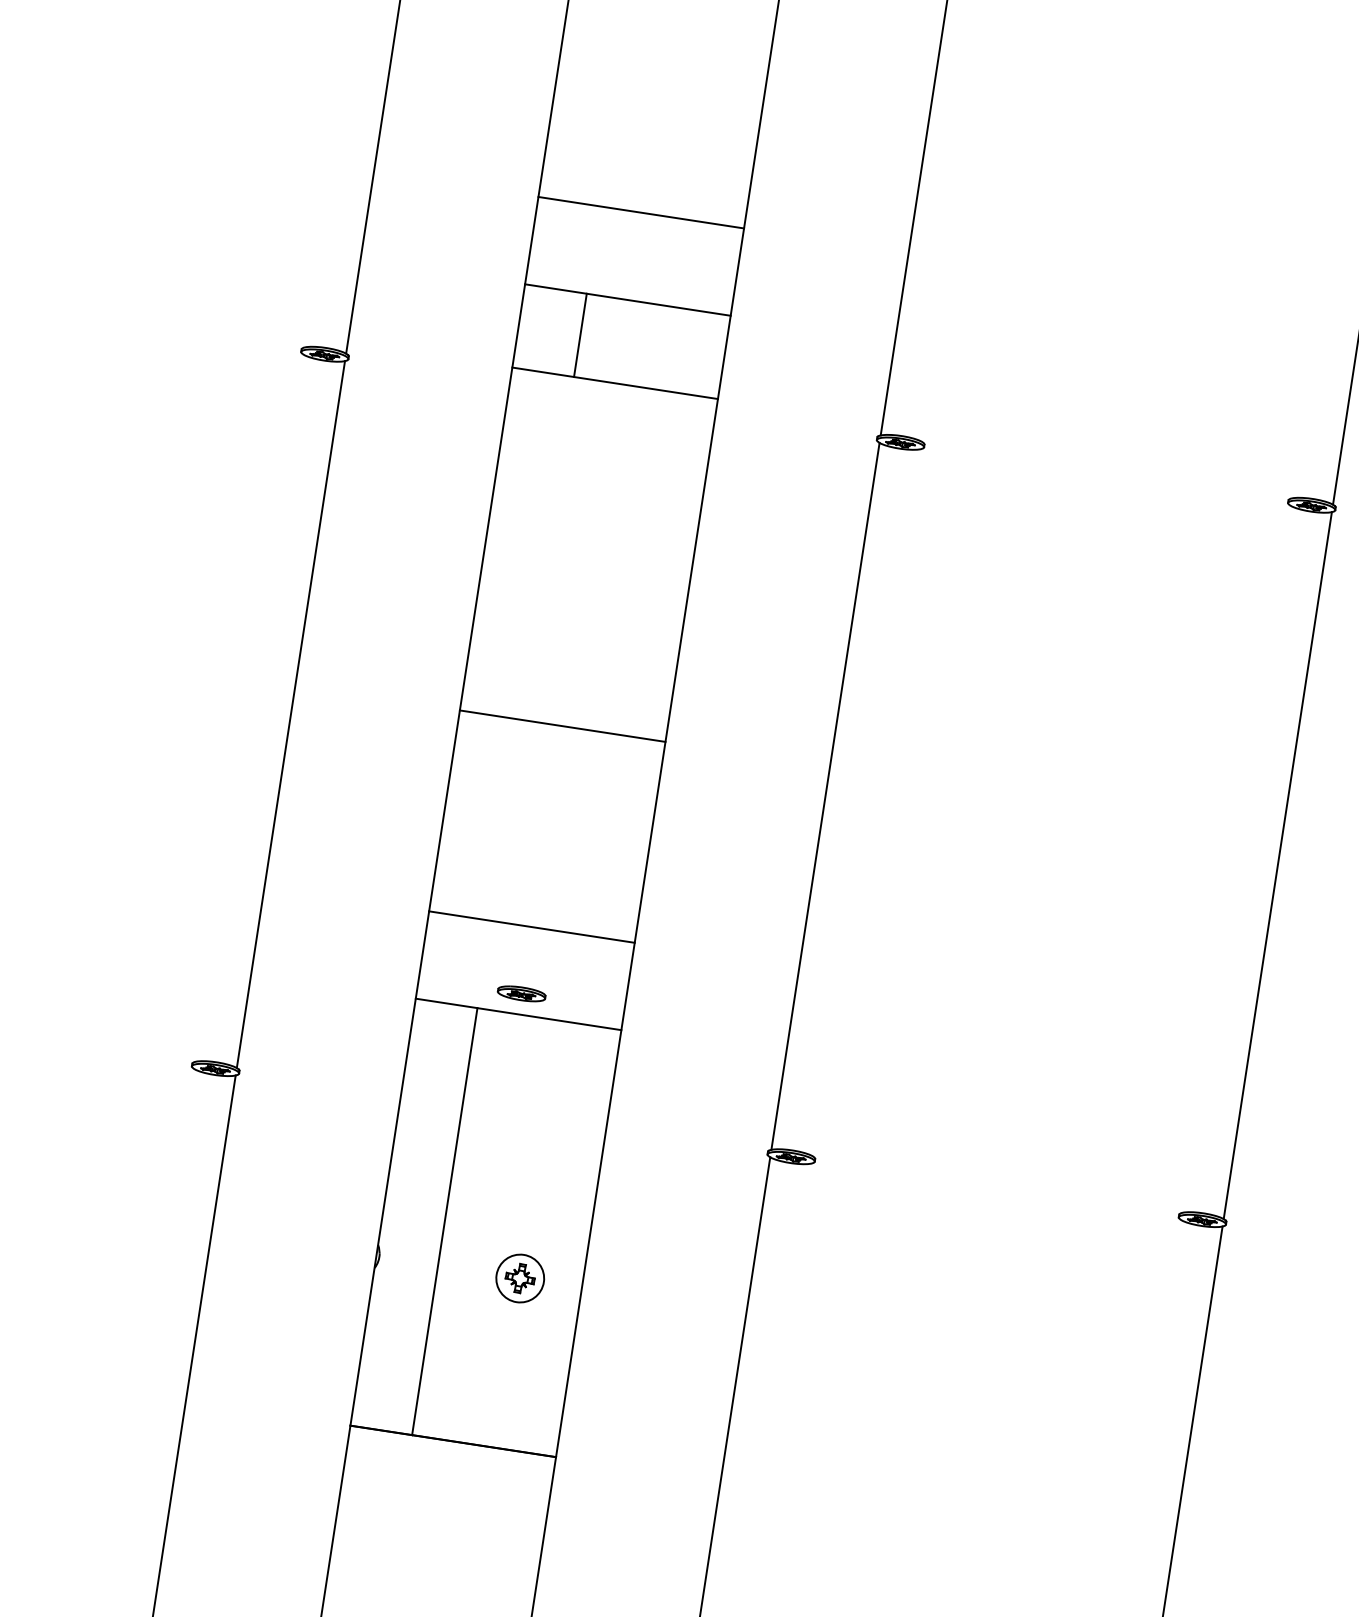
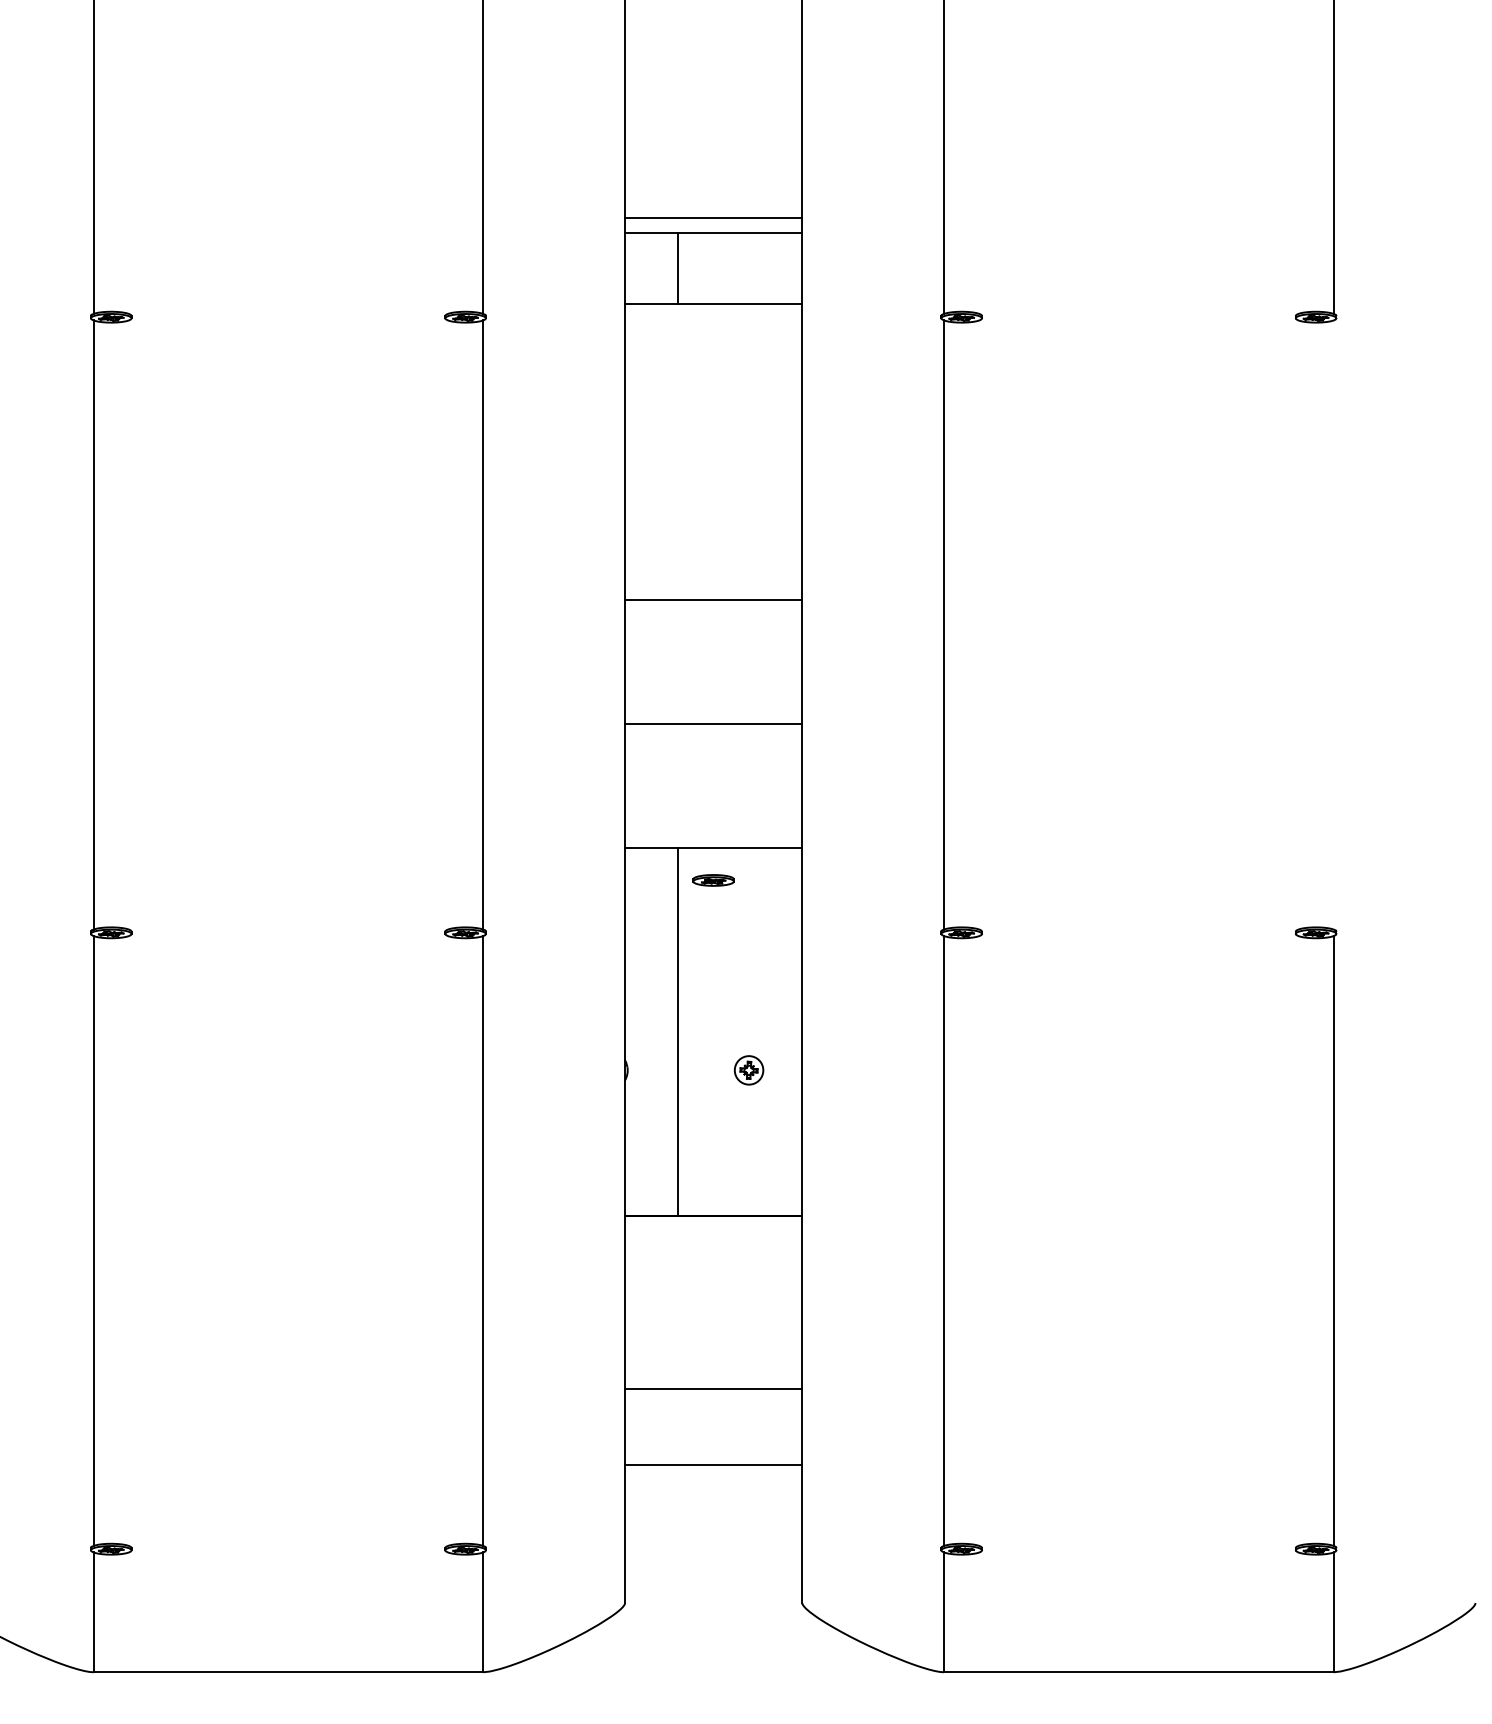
line: (641, 212) -> (713, 218), moved
line: (1277, 864) -> (1333, 624), removed
line: (531, 926) -> (713, 723), moved
part: (521, 993) -> (713, 880), moved
part: (519, 1278) -> (748, 1070), size x0.7

